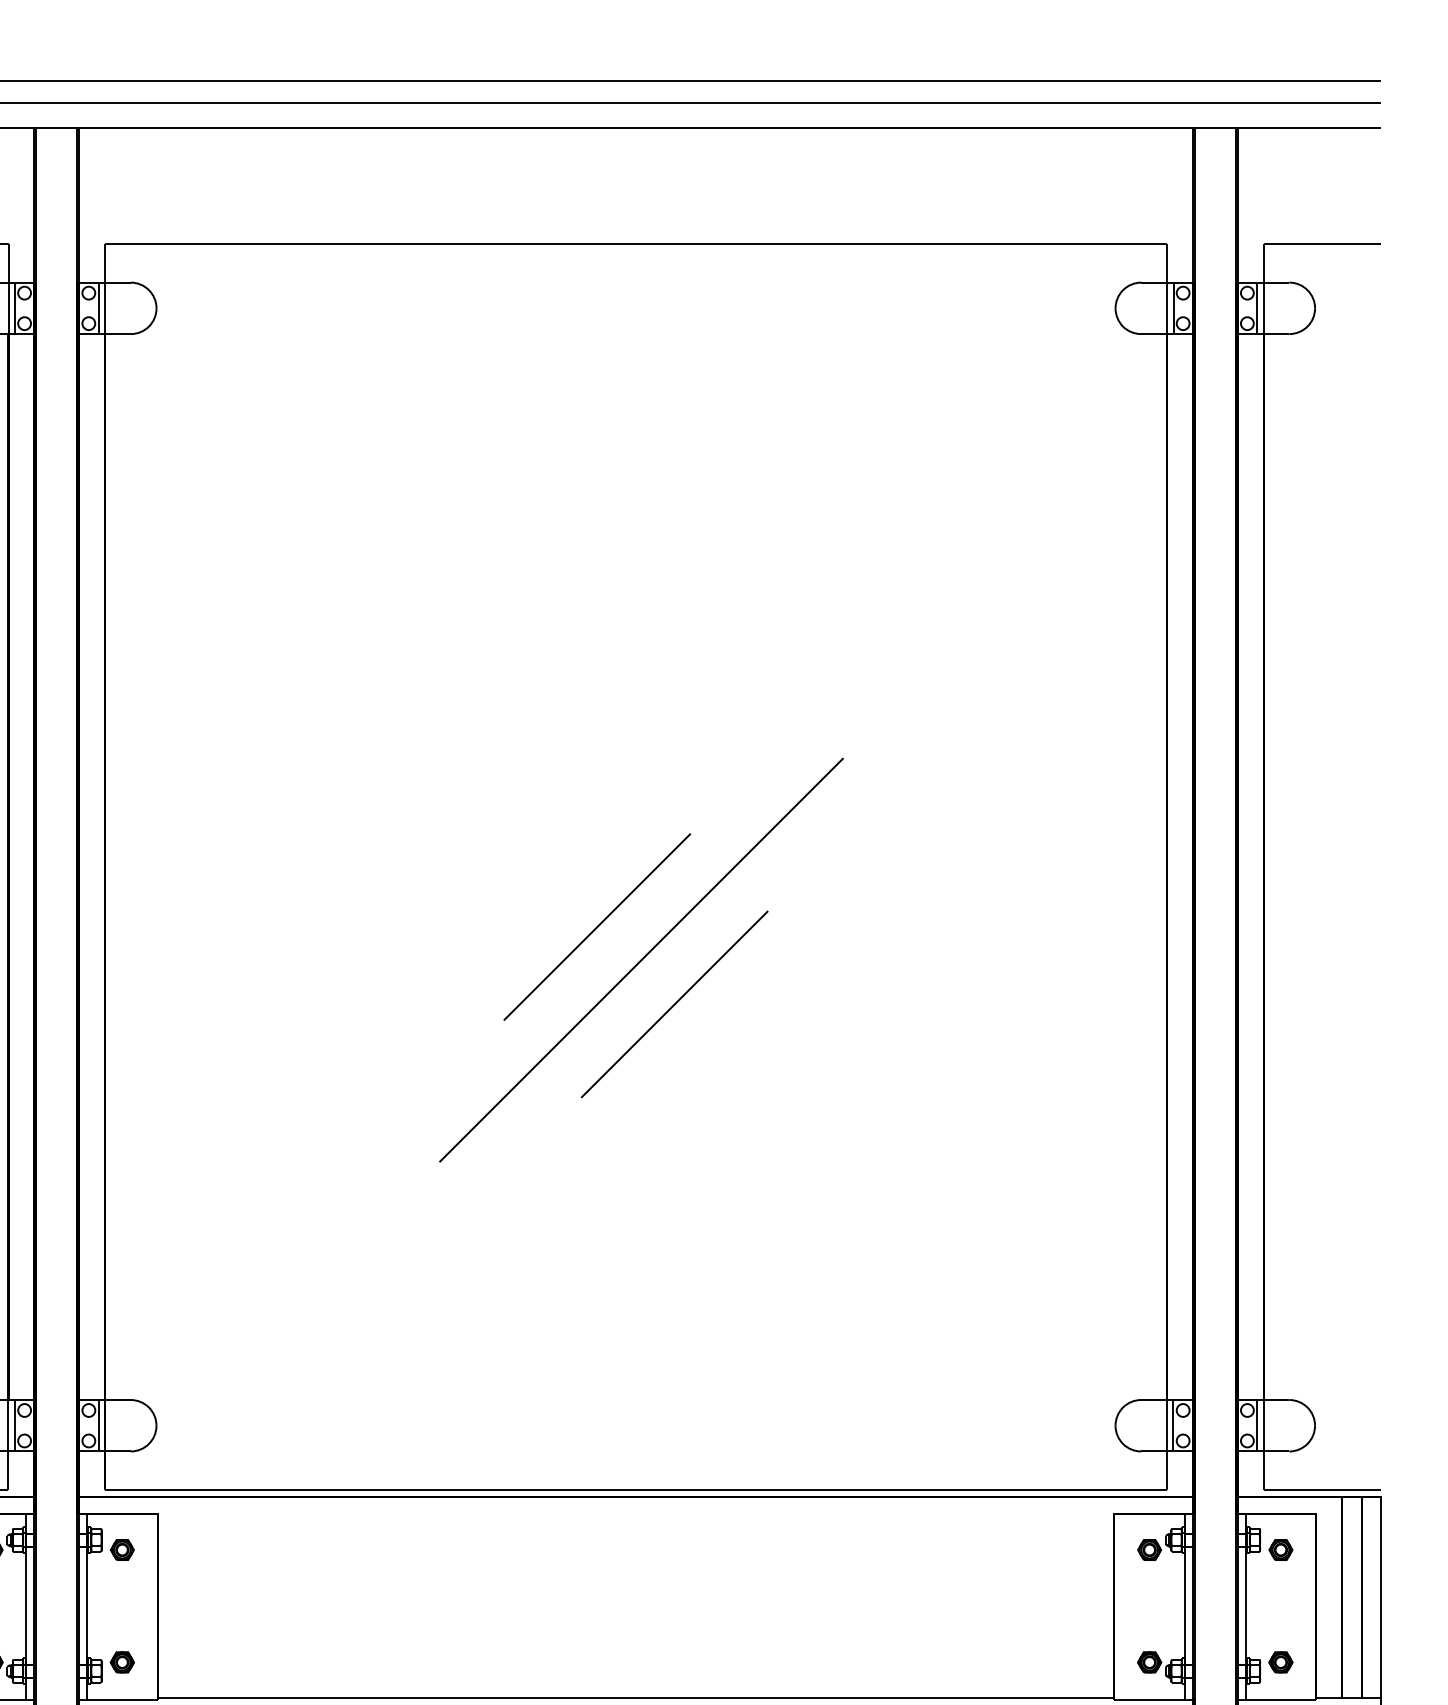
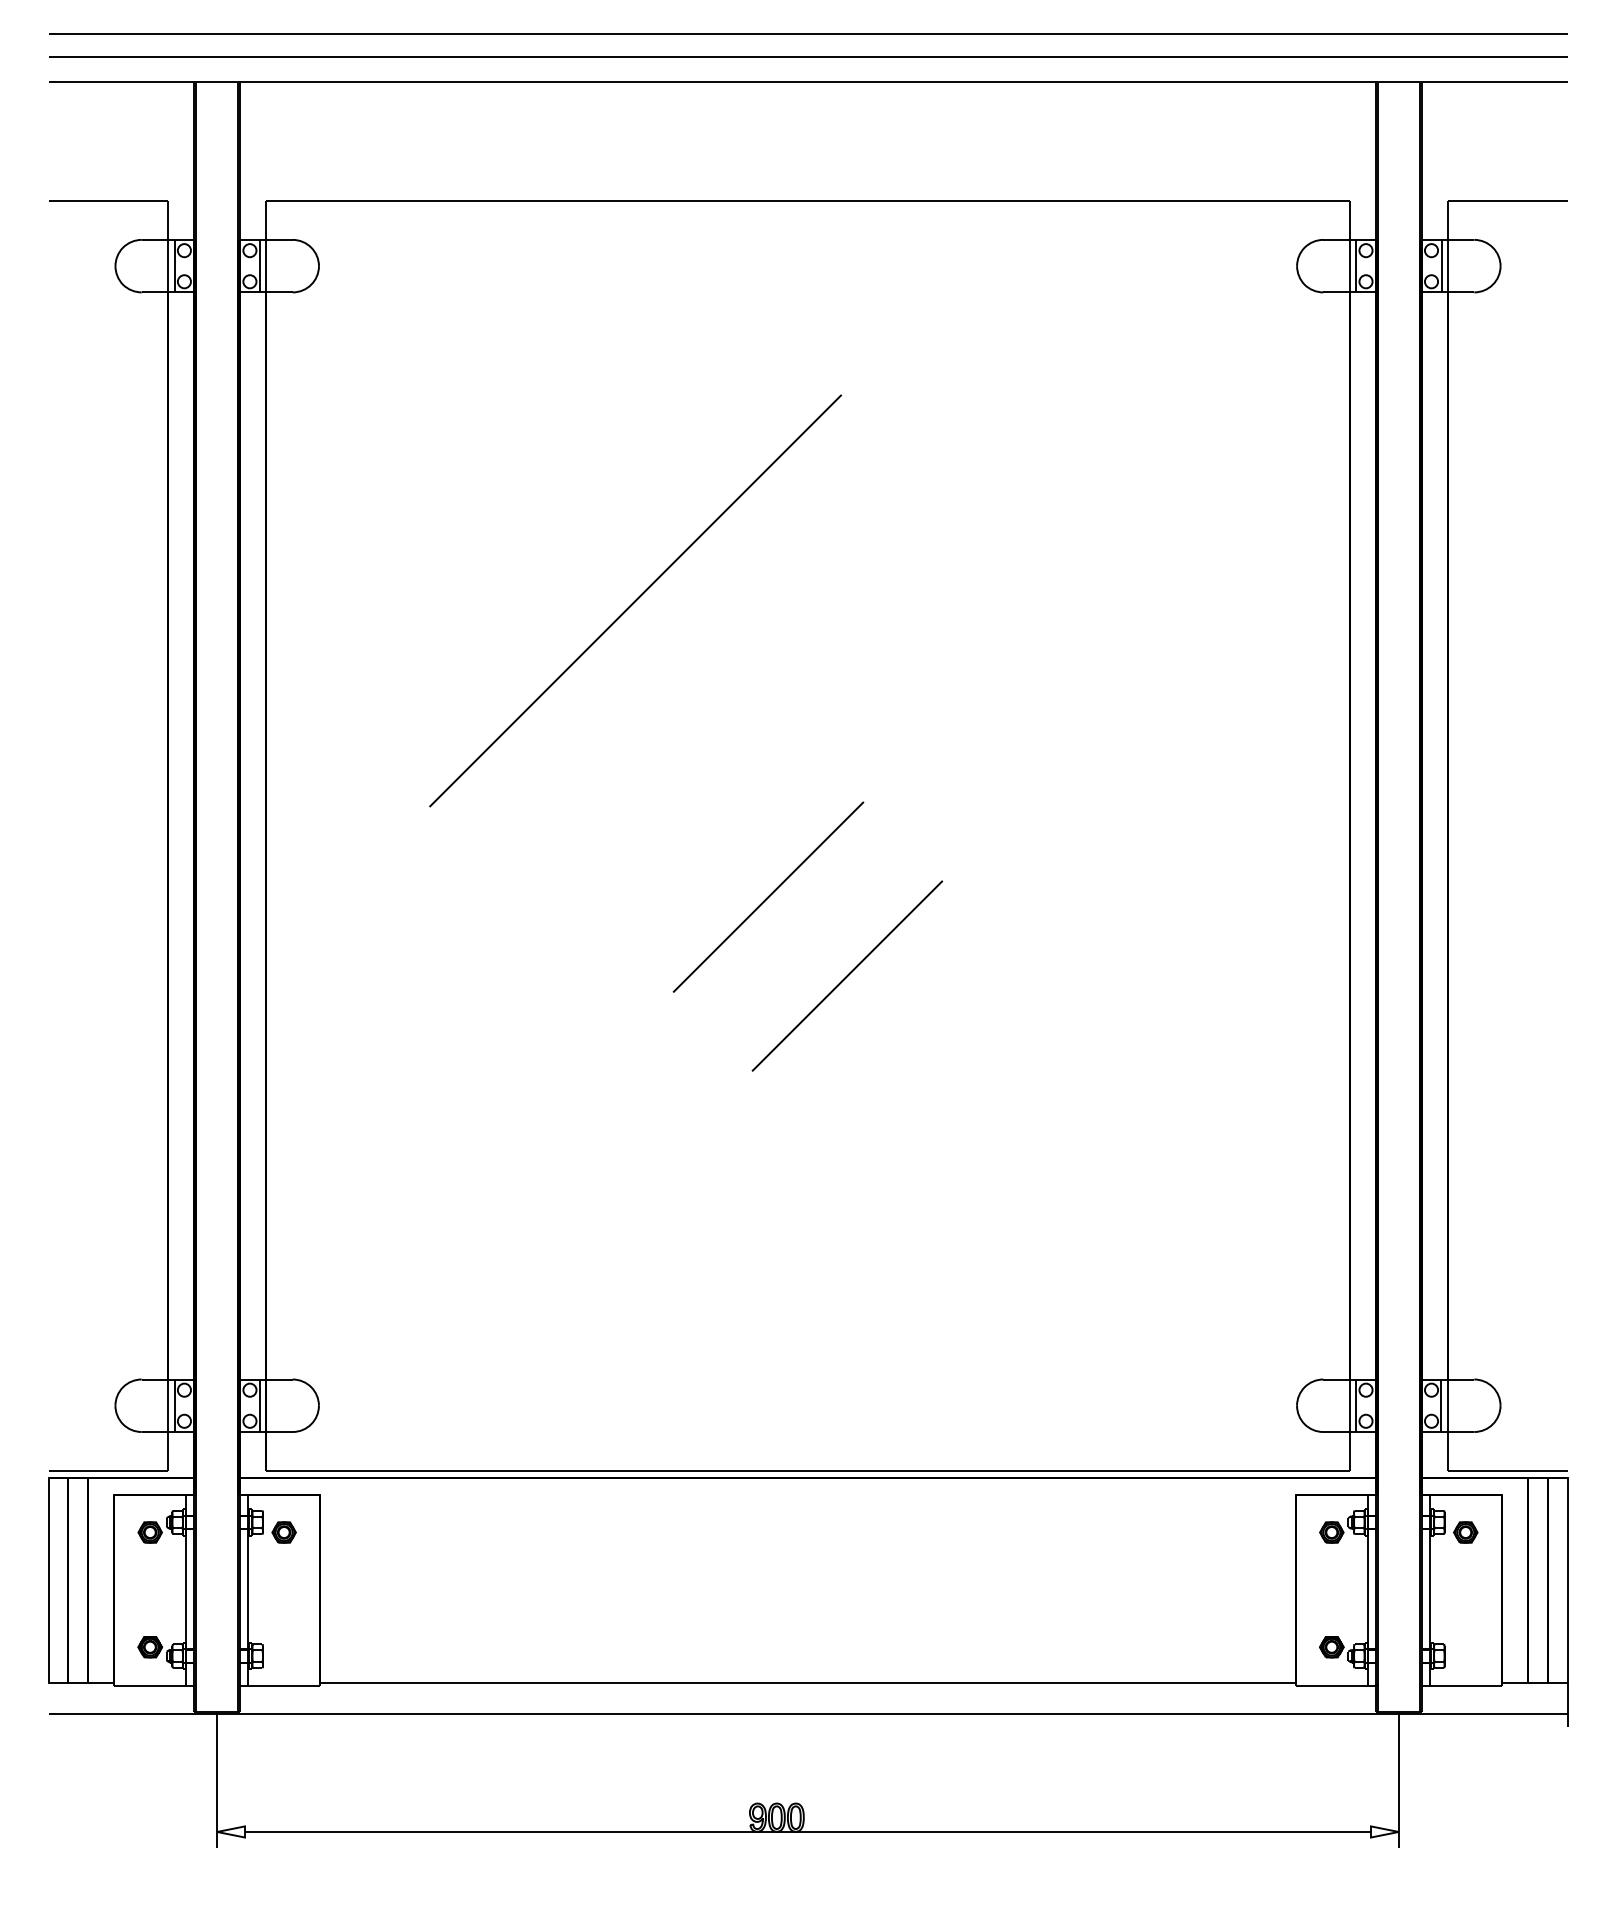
line: (641, 959) -> (635, 600), moved
part: (121, 1662) -> (283, 1647), removed
part: (1280, 1662) -> (1465, 1647), removed

